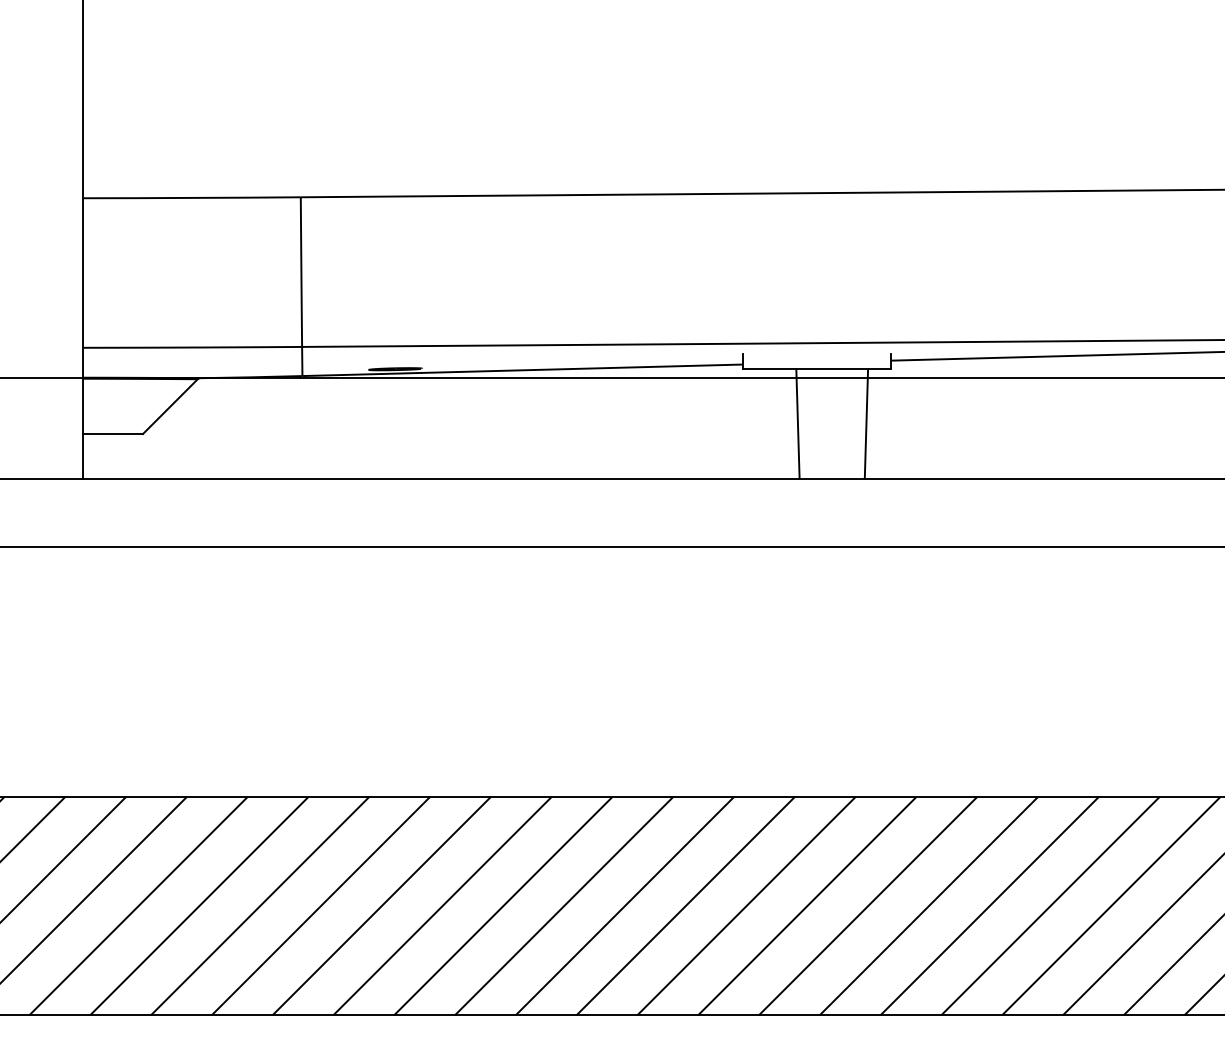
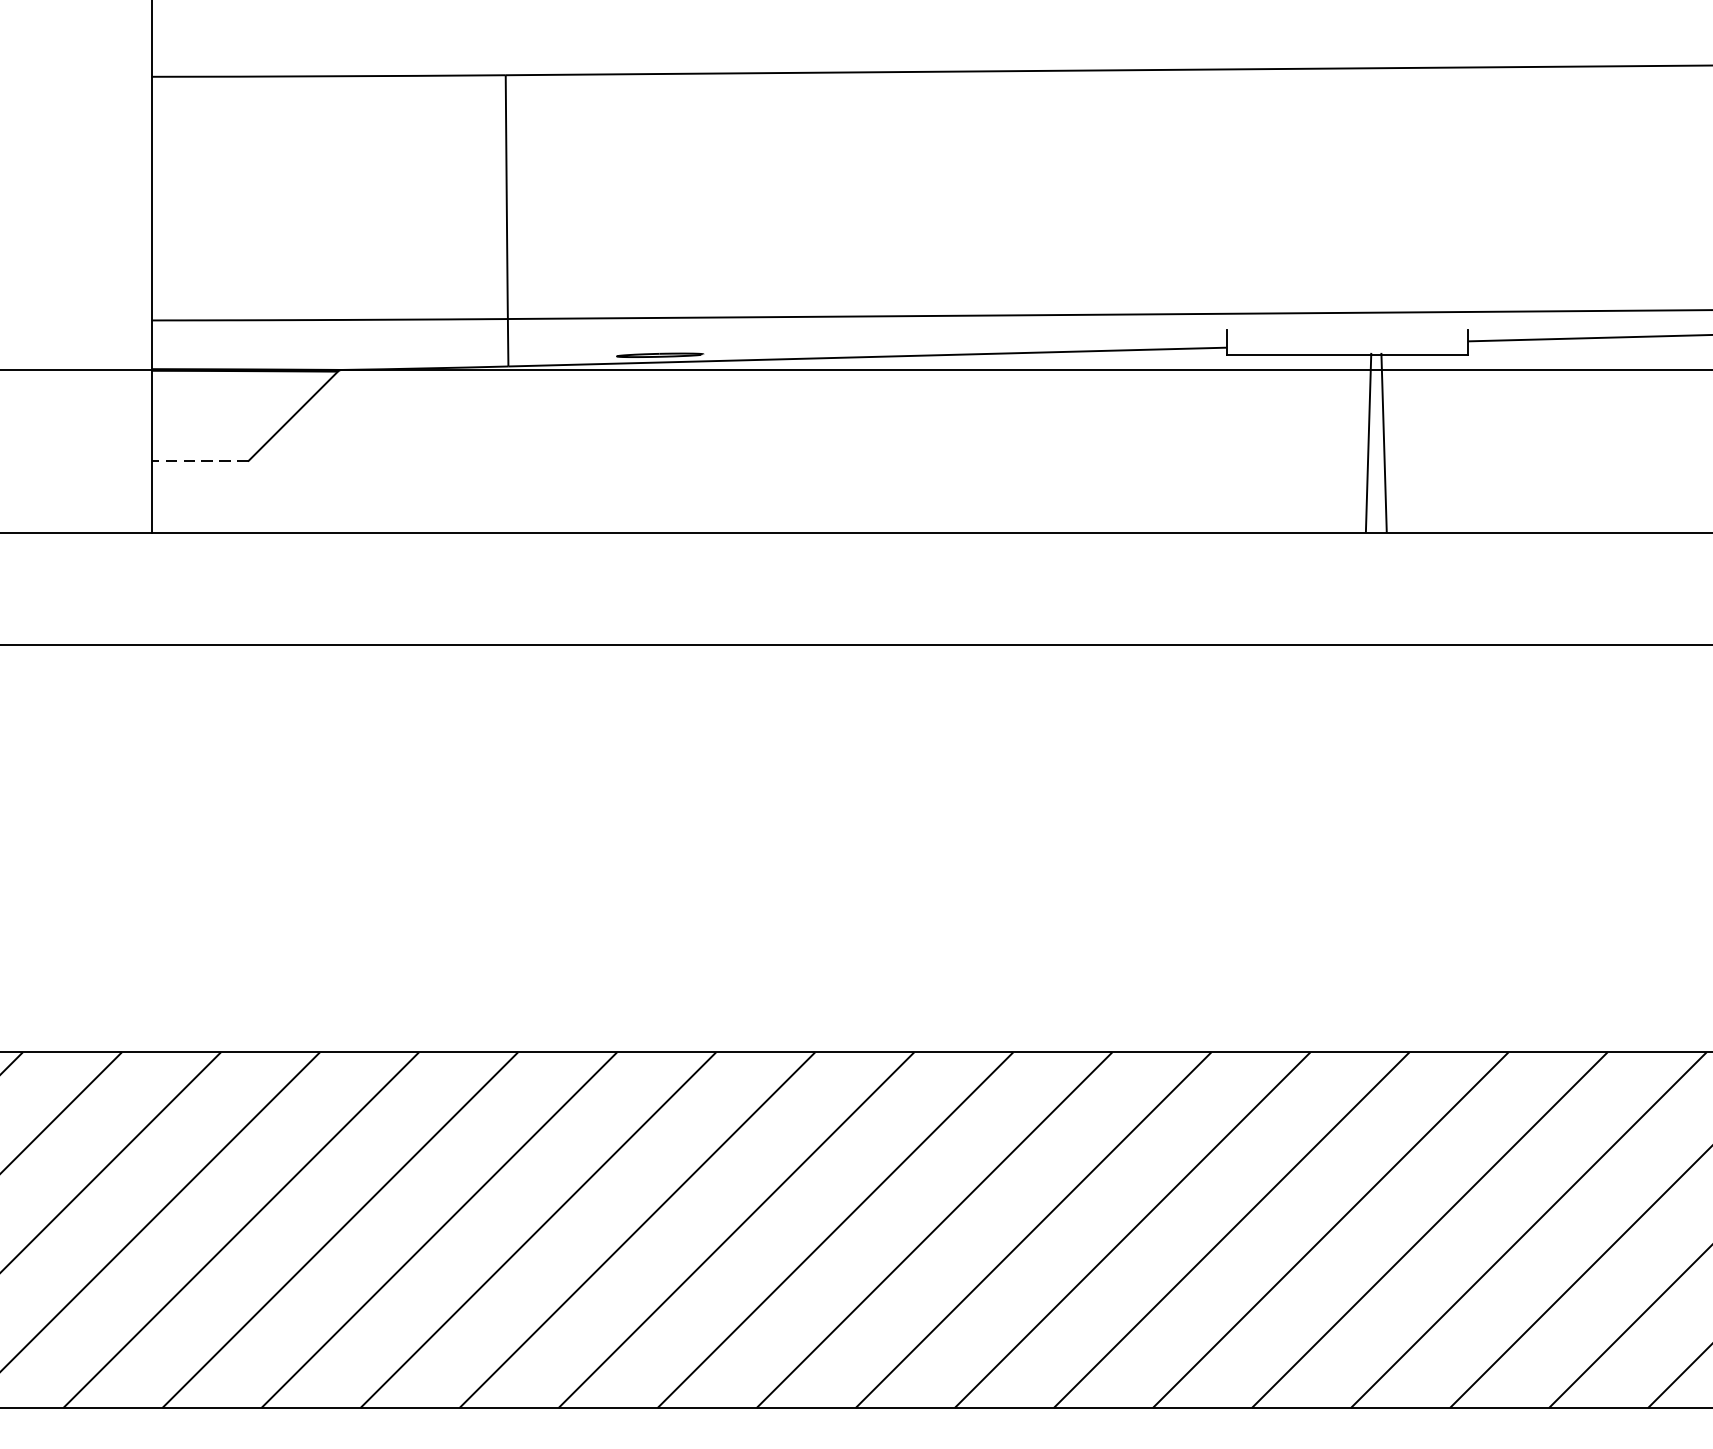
line: (797, 423) -> (1383, 442), moved
line: (866, 423) -> (1368, 442), moved
line: (113, 434) -> (200, 461), solid -> dashed

